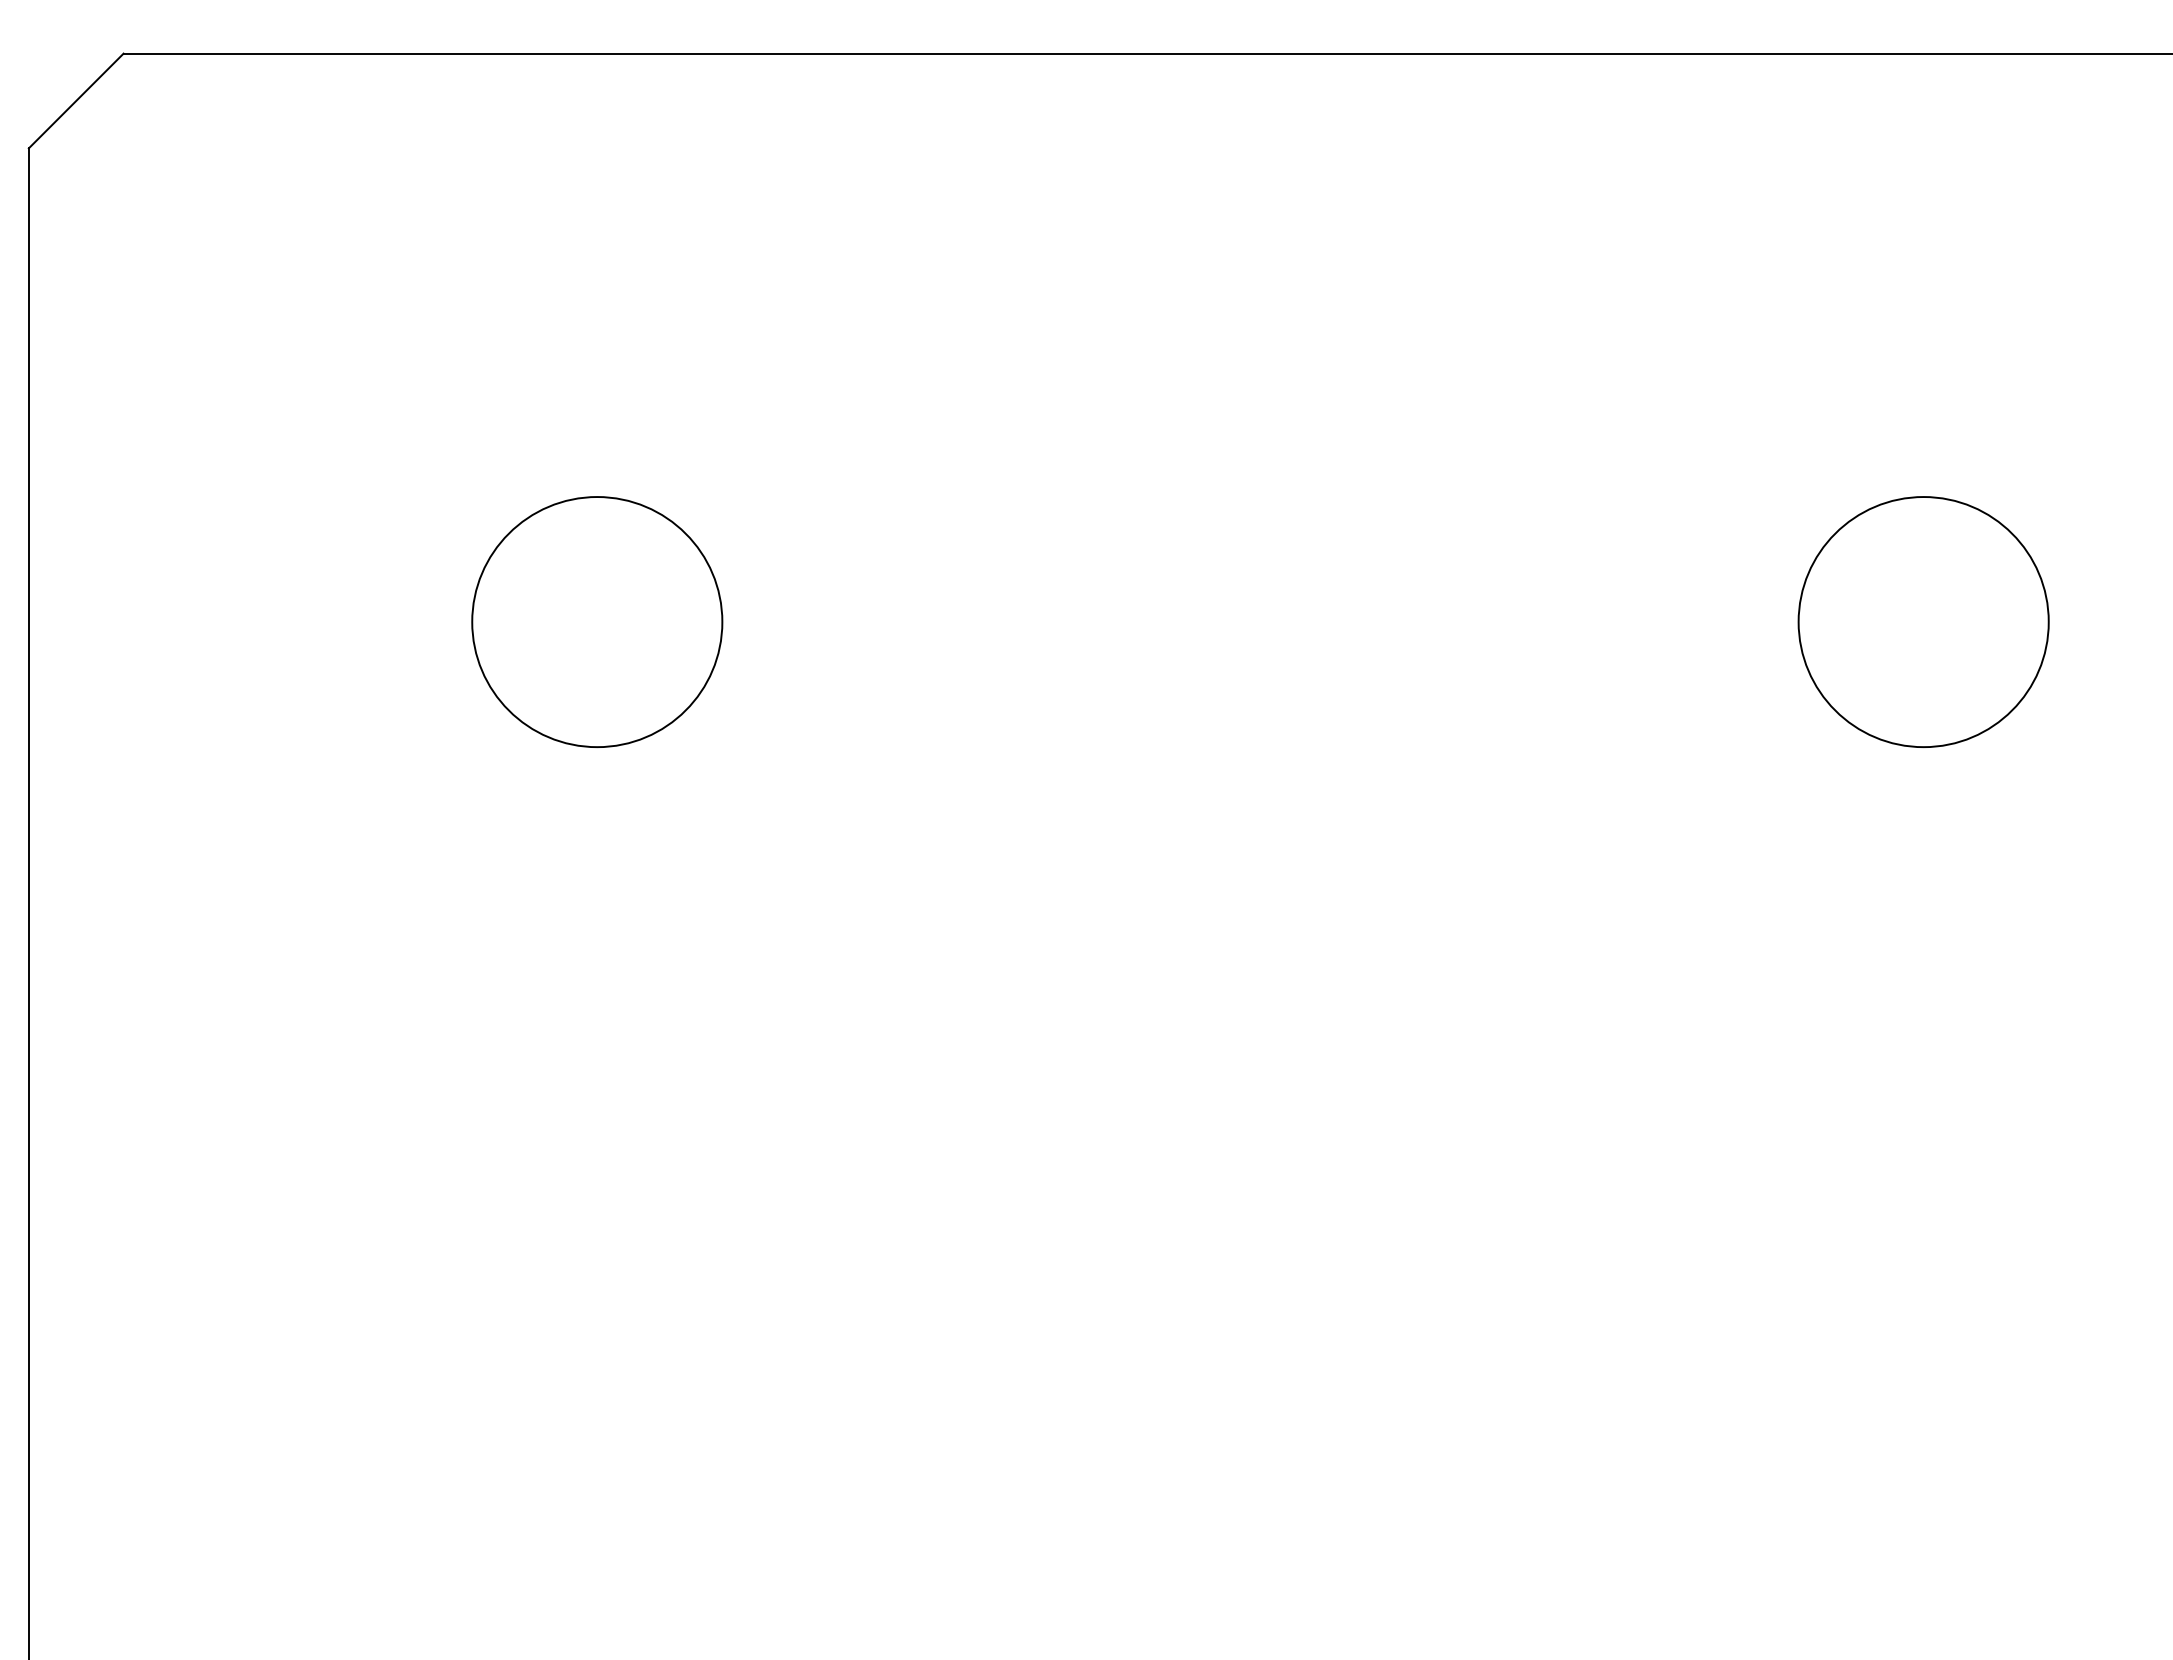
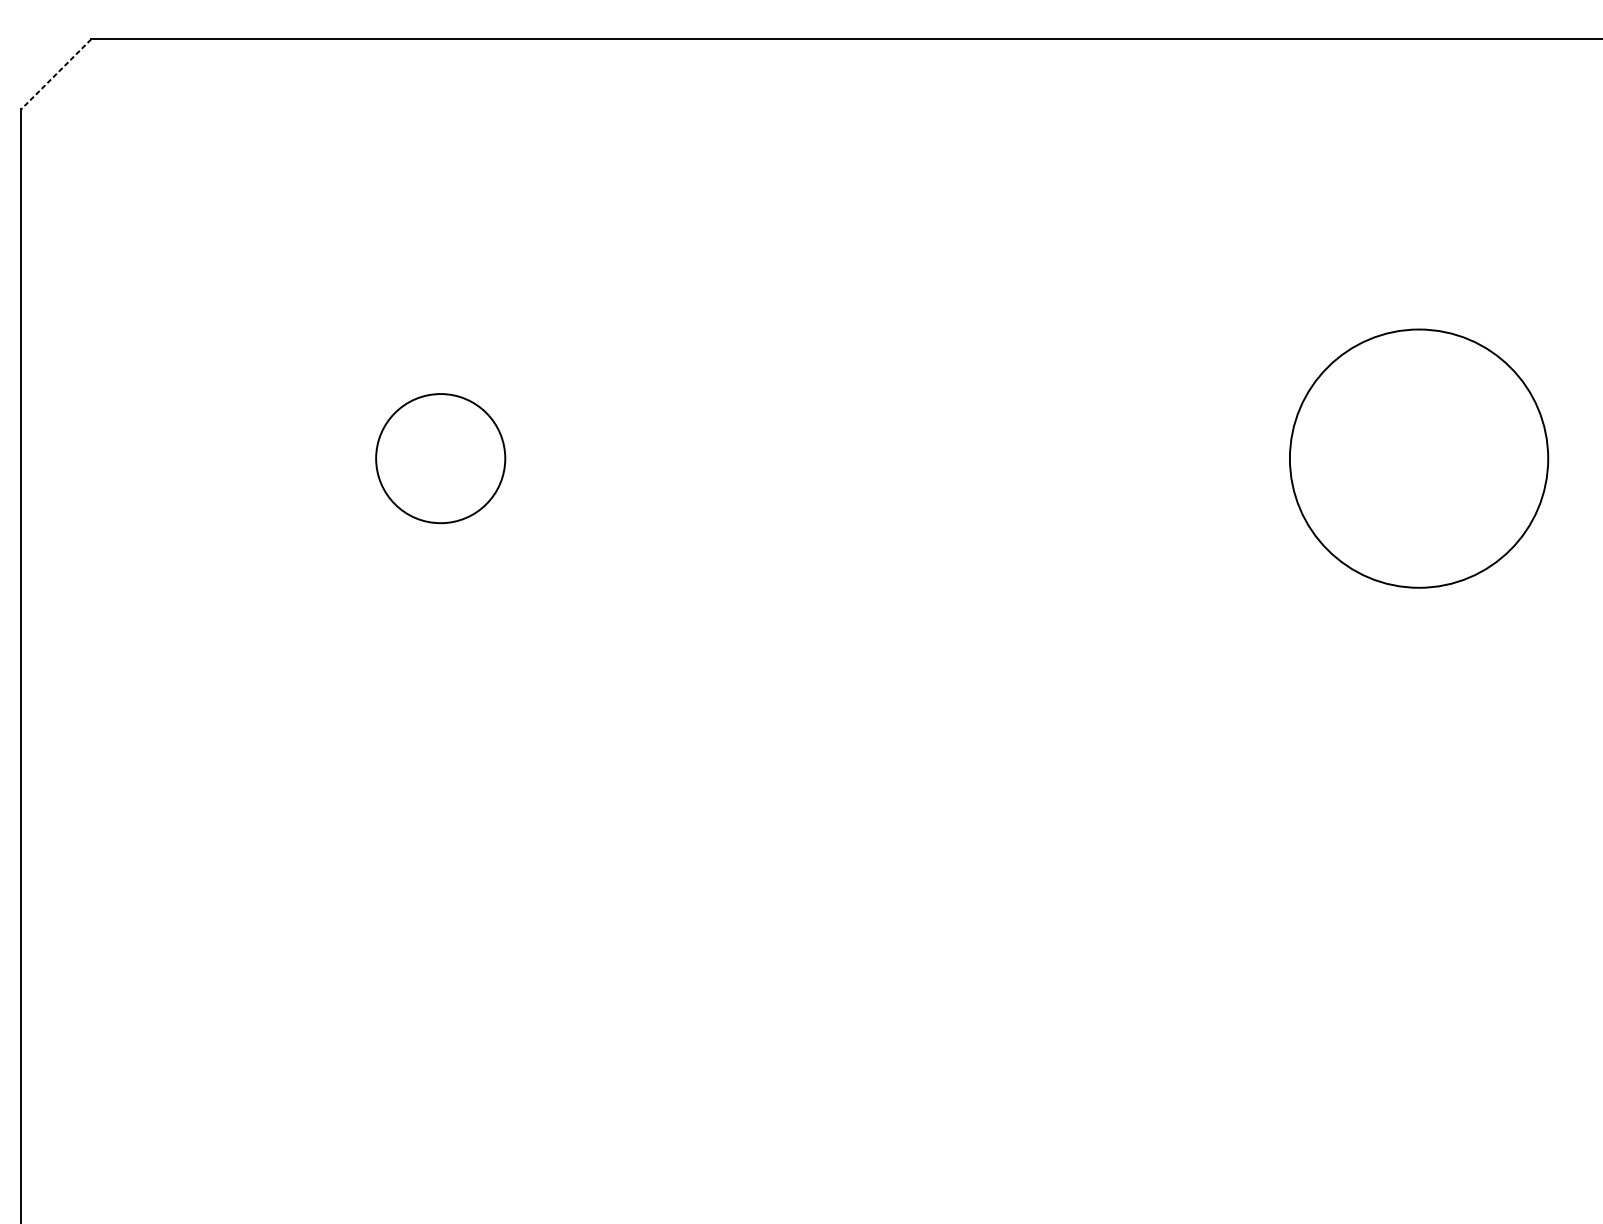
line: (76, 101) -> (56, 74), solid -> dashed
circle: (597, 621) -> (440, 458), size x0.7
circle: (1923, 621) -> (1418, 458), size x1.4

